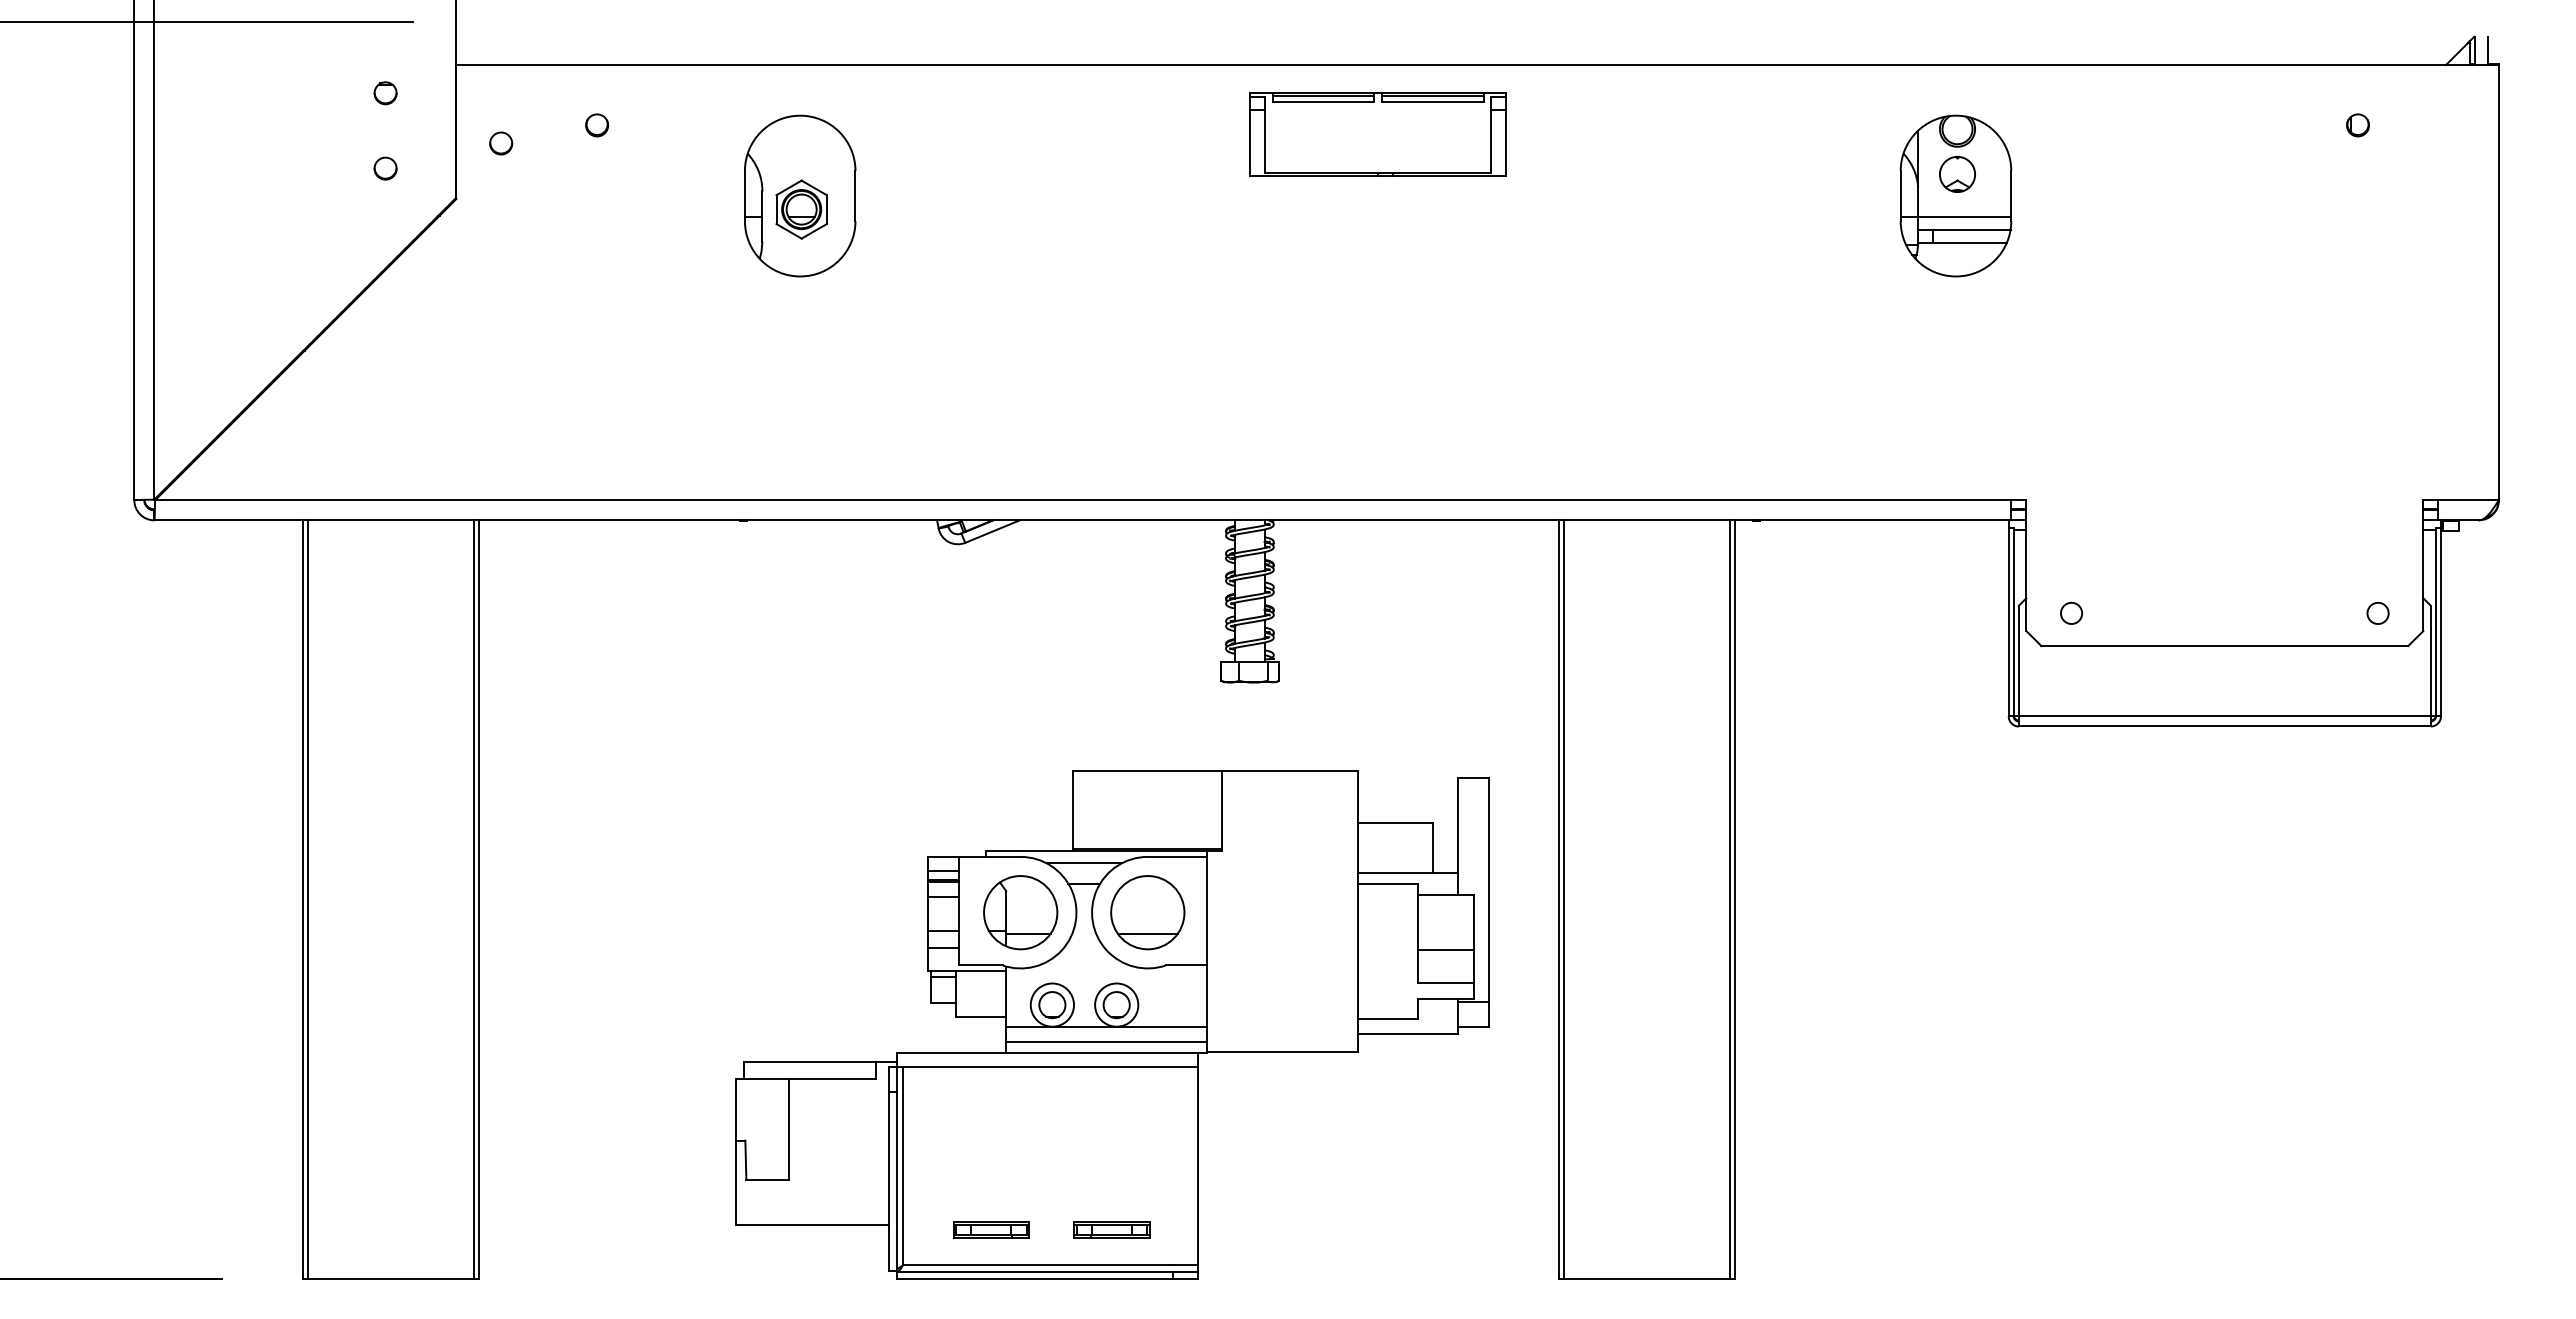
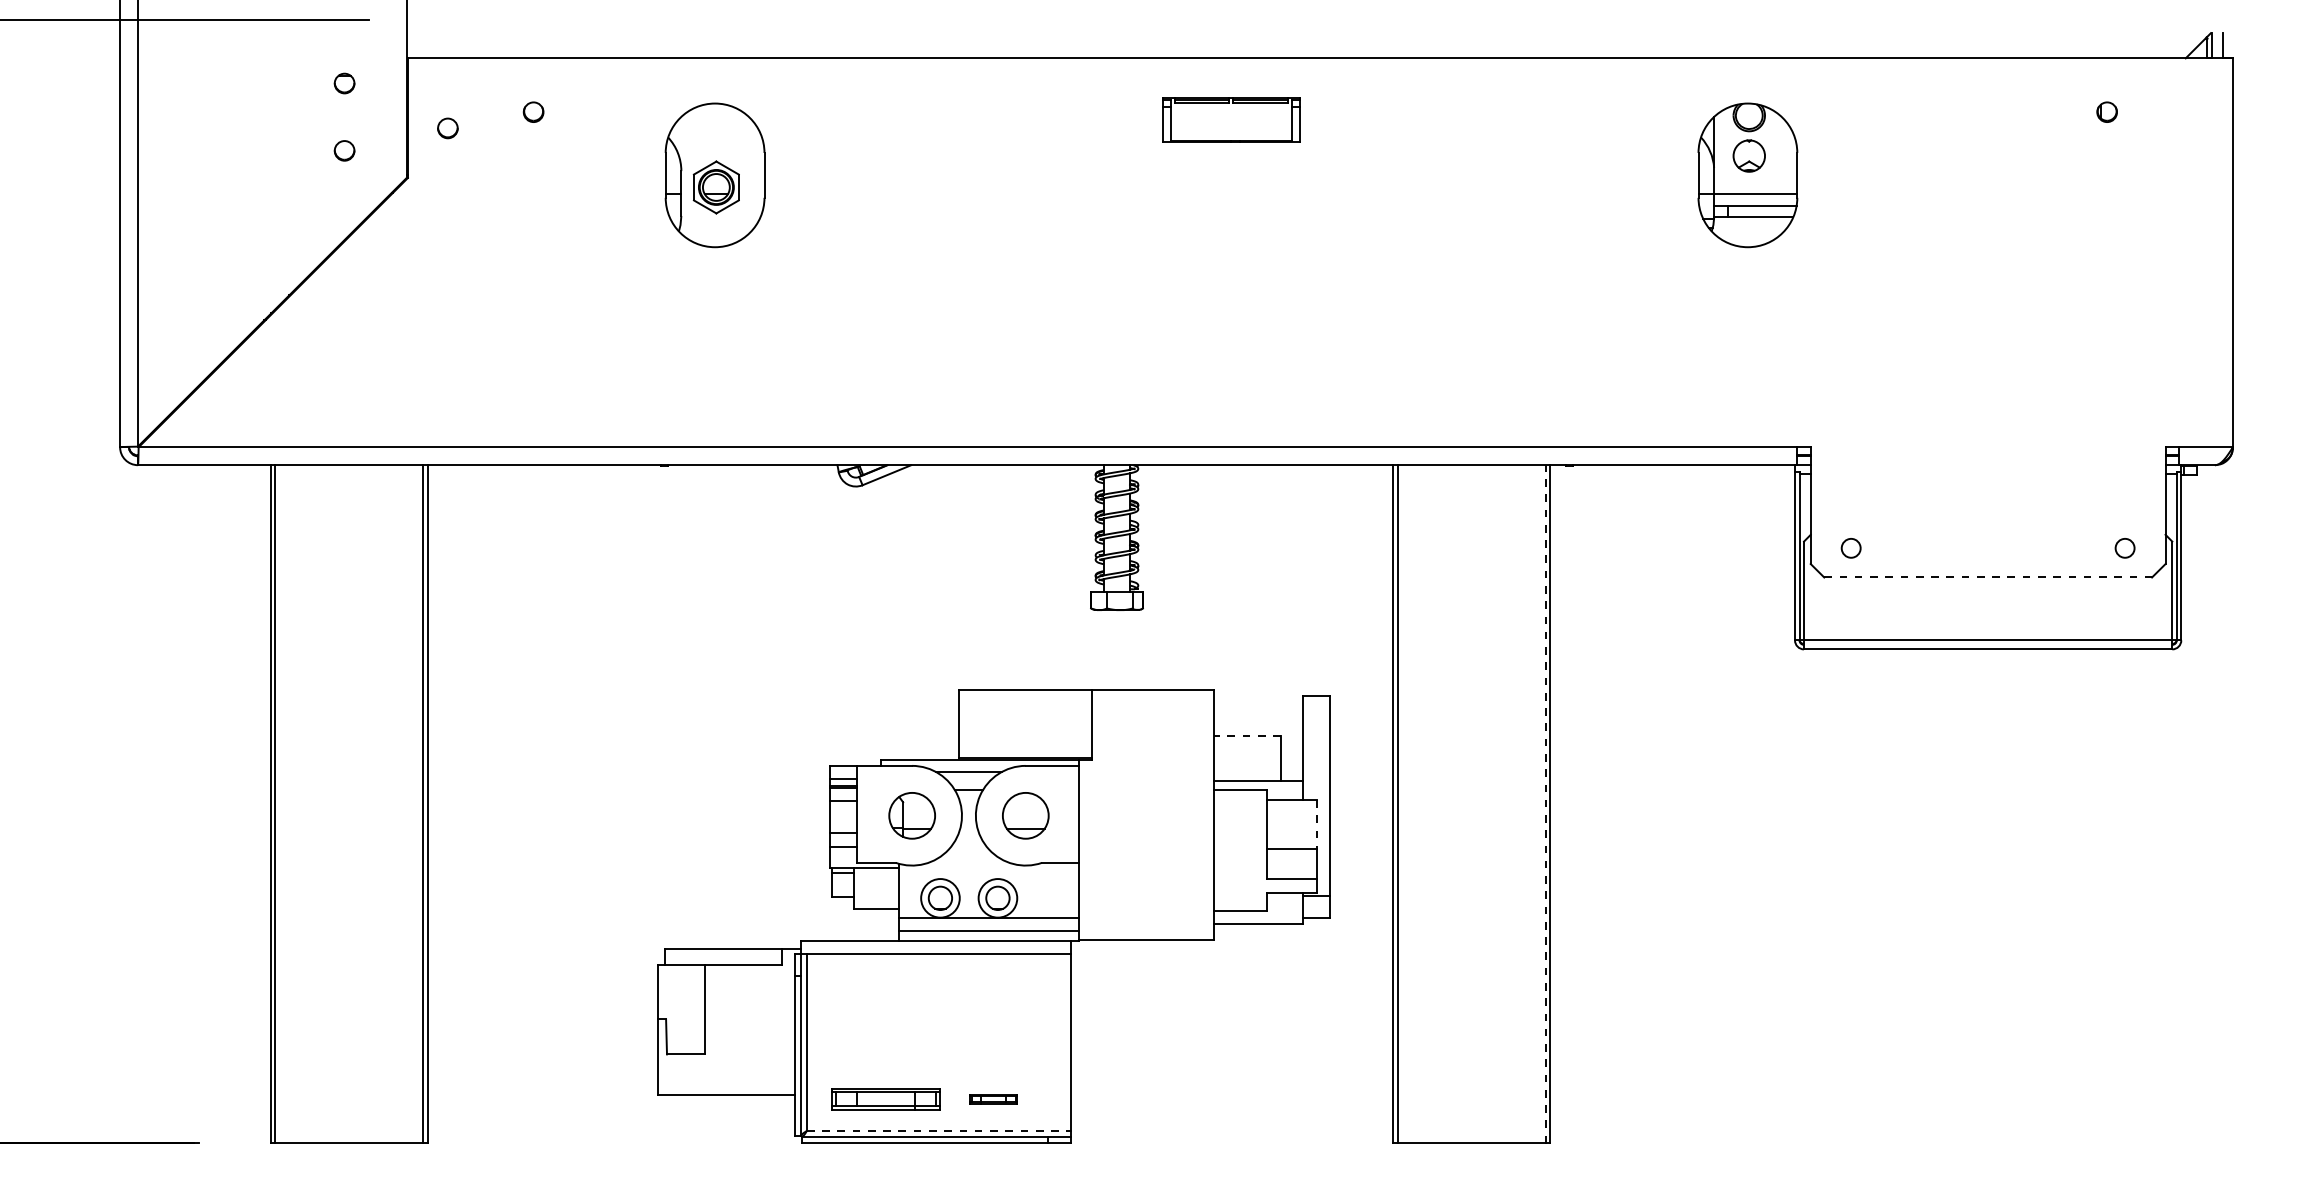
part: (1377, 134) -> (1230, 120), size x0.6
line: (2225, 646) -> (1988, 577), solid -> dashed
line: (1395, 823) -> (1247, 736), solid -> dashed
line: (1729, 899) -> (1545, 803), solid -> dashed
part: (1020, 912) -> (911, 815), size x0.7
part: (1147, 912) -> (1025, 815), size x0.7
line: (1473, 922) -> (1316, 824), solid -> dashed
part: (991, 1229) -> (886, 1098), size x1.6
part: (1111, 1229) -> (993, 1098), size x0.7
line: (1050, 1265) -> (938, 1131), solid -> dashed

